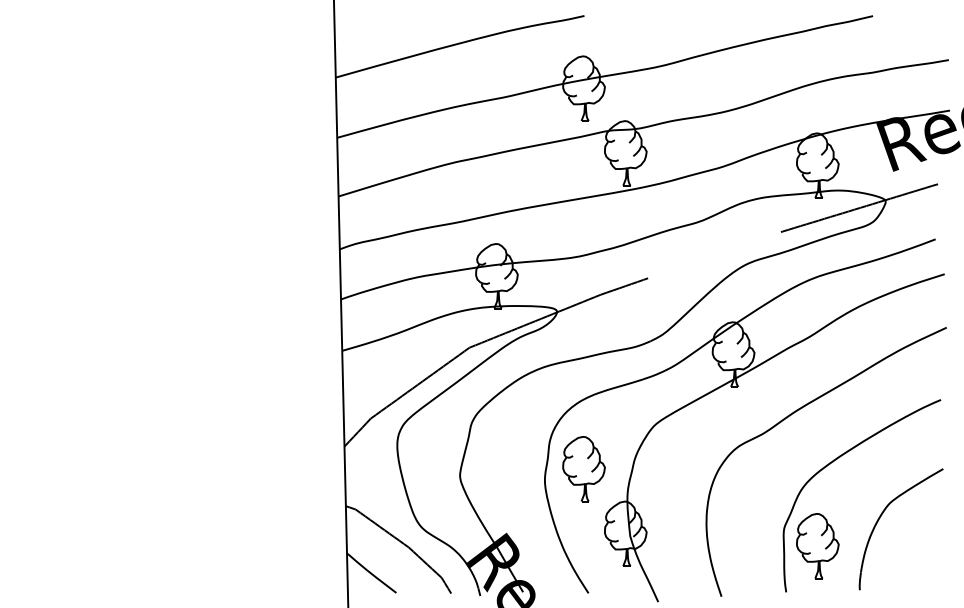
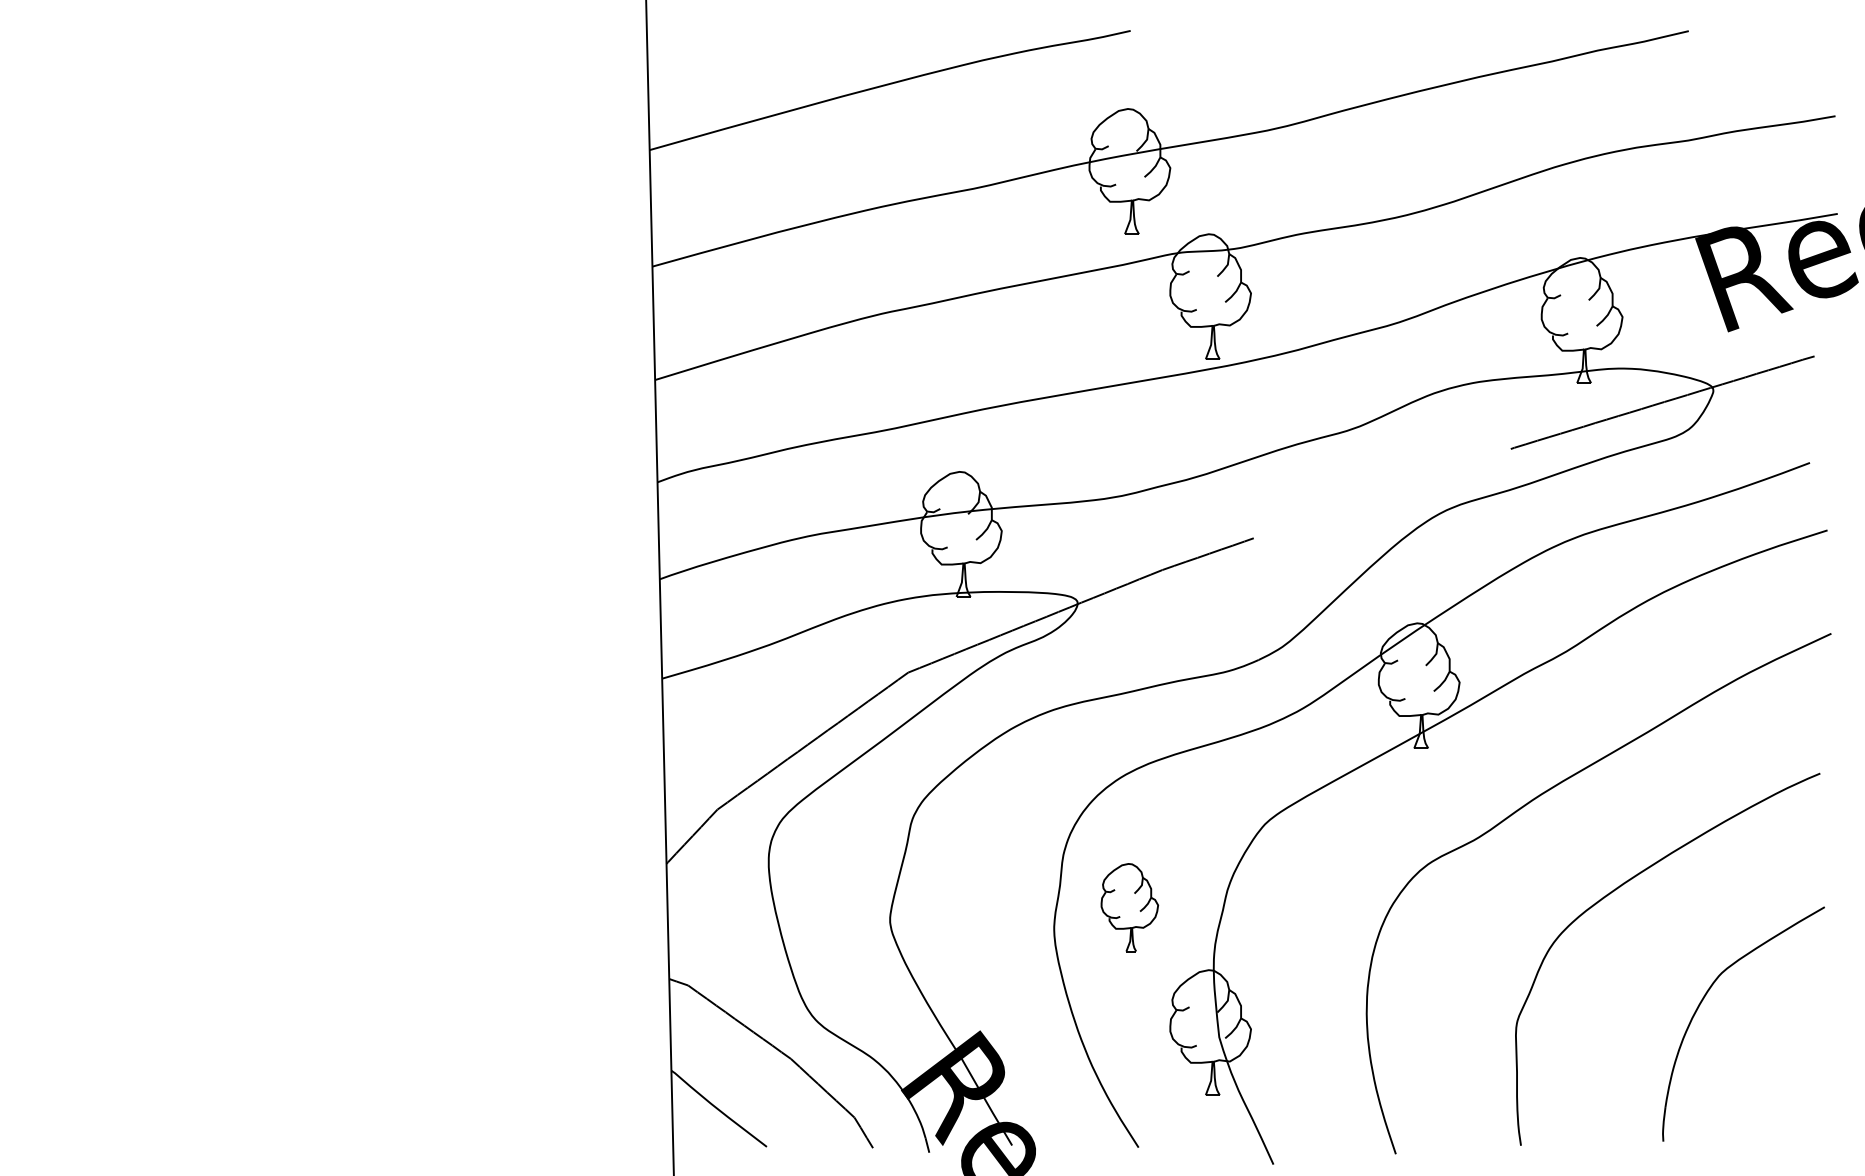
part: (583, 469) -> (1128, 908), size x0.7
part: (817, 546) -> (1581, 1057), removed

